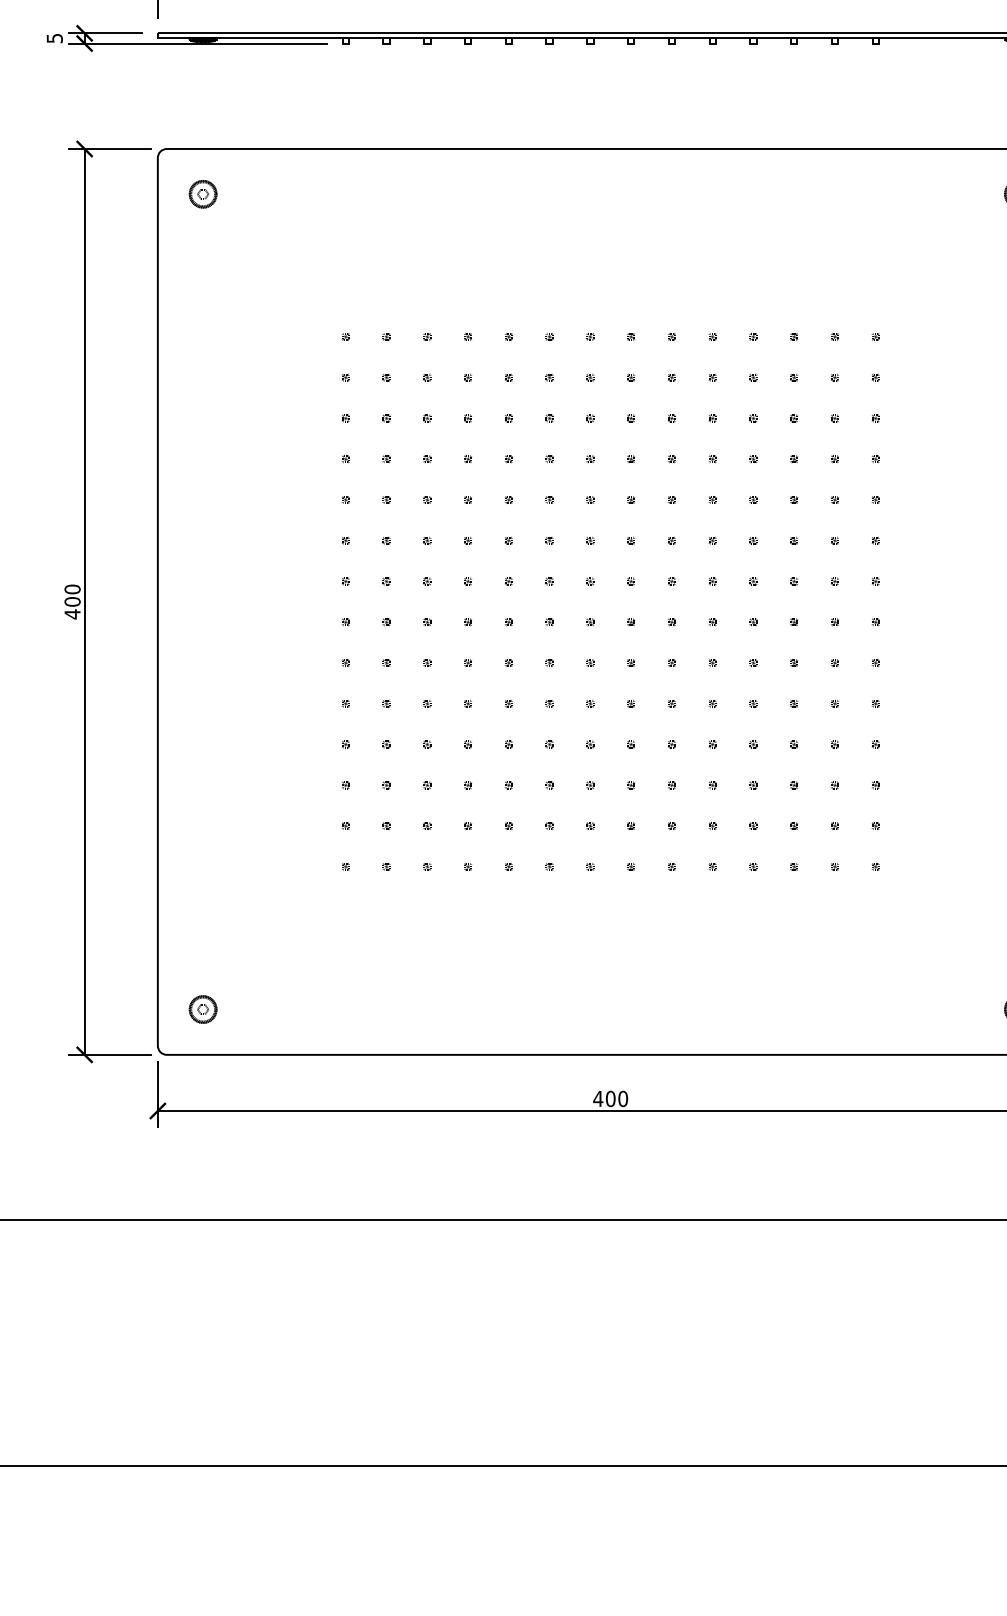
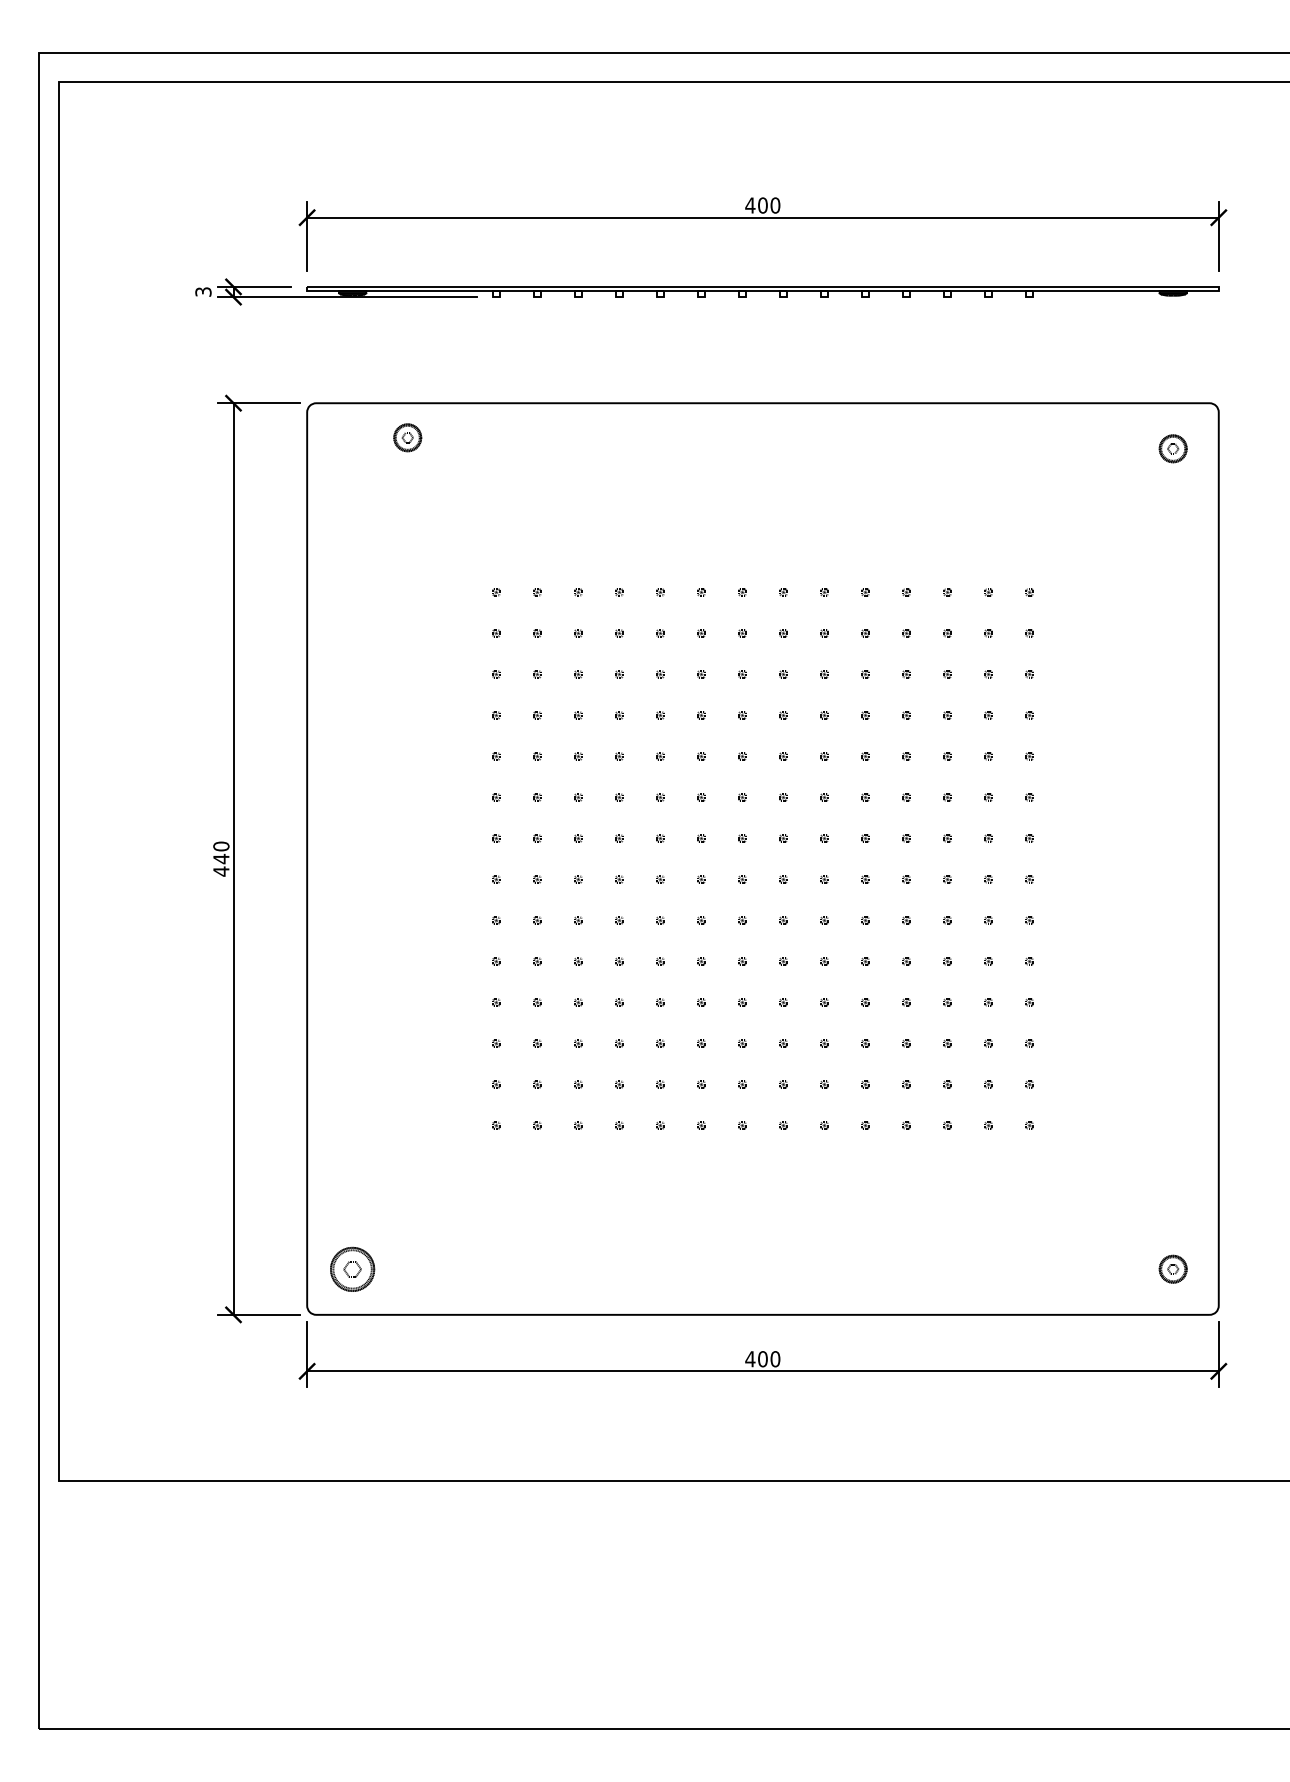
text: (53, 37) -> (202, 291), 5 -> 3
part: (202, 193) -> (407, 437), moved
text: (72, 601) -> (221, 858), 400 -> 440
part: (202, 1008) -> (352, 1268), size x1.6

